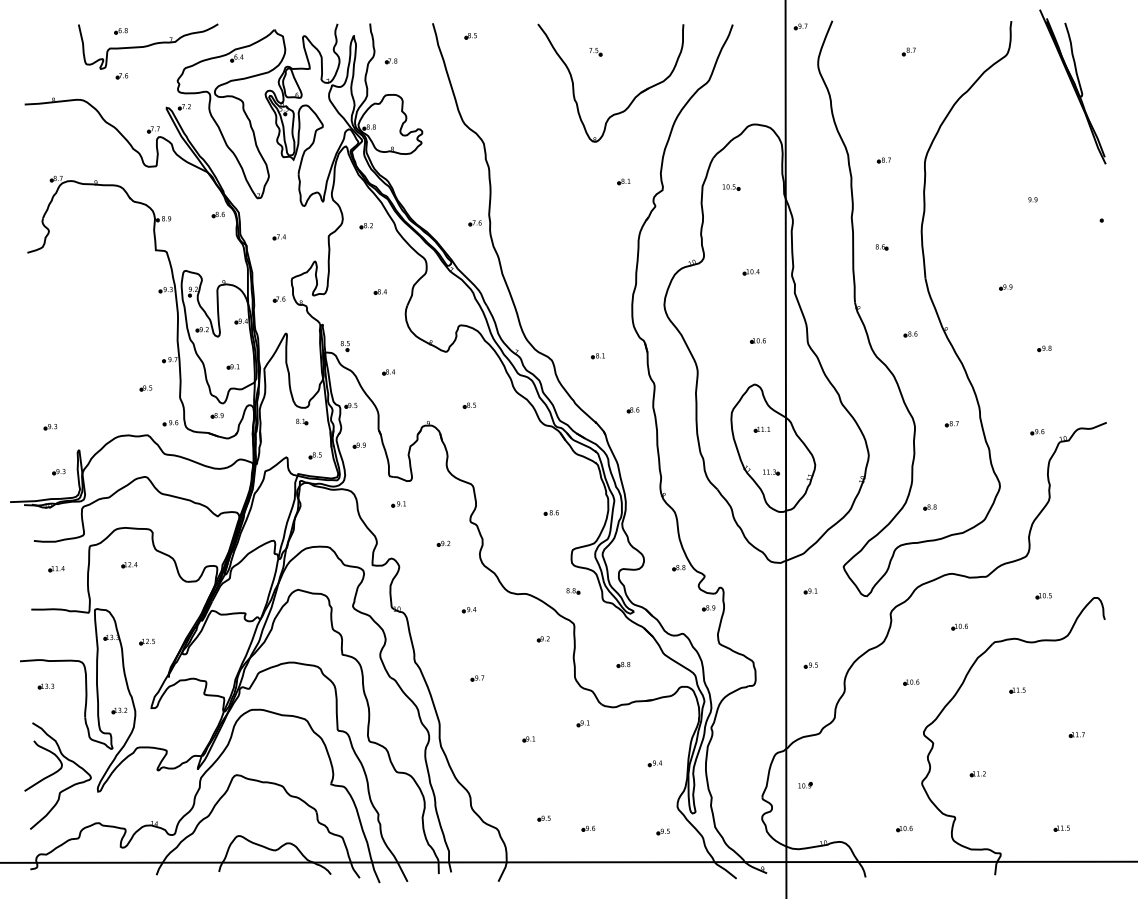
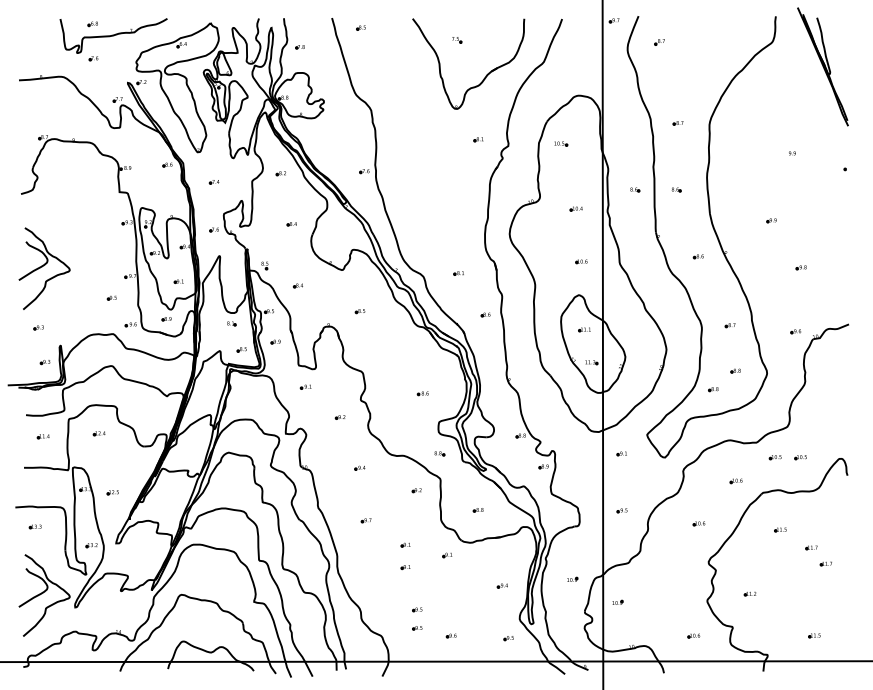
part: (908, 51) -> (659, 41), moved
part: (827, 247) -> (634, 190), added
part: (57, 349) -> (44, 268), added
part: (958, 483) -> (735, 371), added
part: (1010, 596) -> (775, 457), added
part: (528, 710) -> (405, 545), added
part: (1057, 713) -> (811, 547), added
part: (746, 755) -> (572, 579), added
part: (543, 794) -> (416, 609), added

